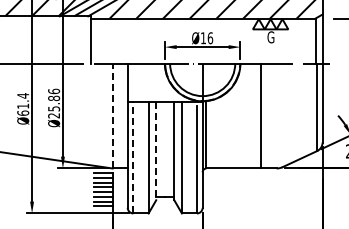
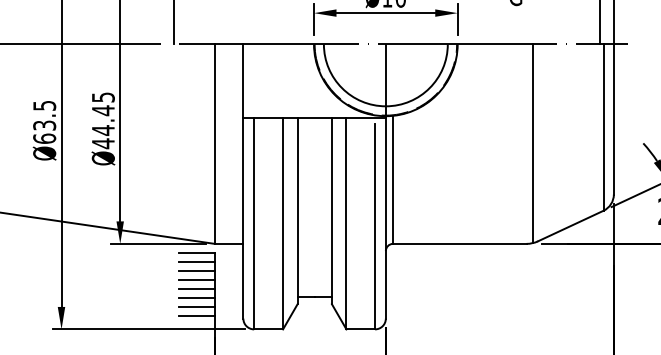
text: (23, 100) -> (45, 114), Ø61.4 -> Ø63.5
text: (54, 103) -> (104, 120), Ø25.86 -> Ø44.45
line: (112, 115) -> (214, 143), dashed -> solid
line: (260, 115) -> (531, 143), moved
line: (156, 151) -> (298, 211), dashed -> solid
line: (133, 157) -> (254, 222), dashed -> solid

